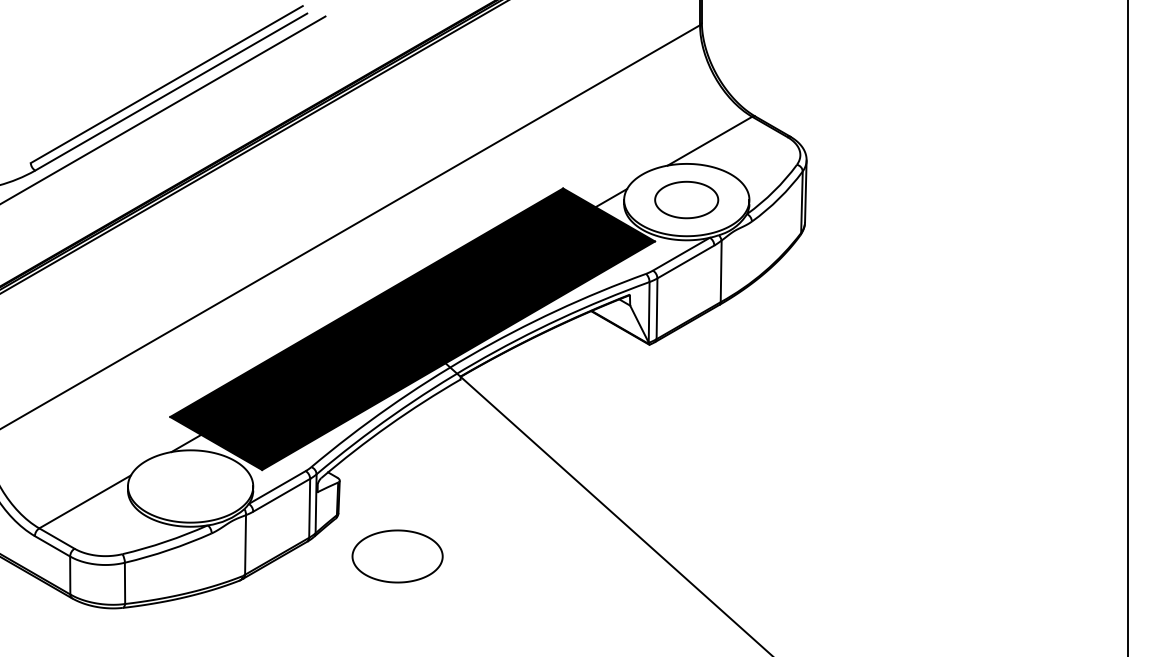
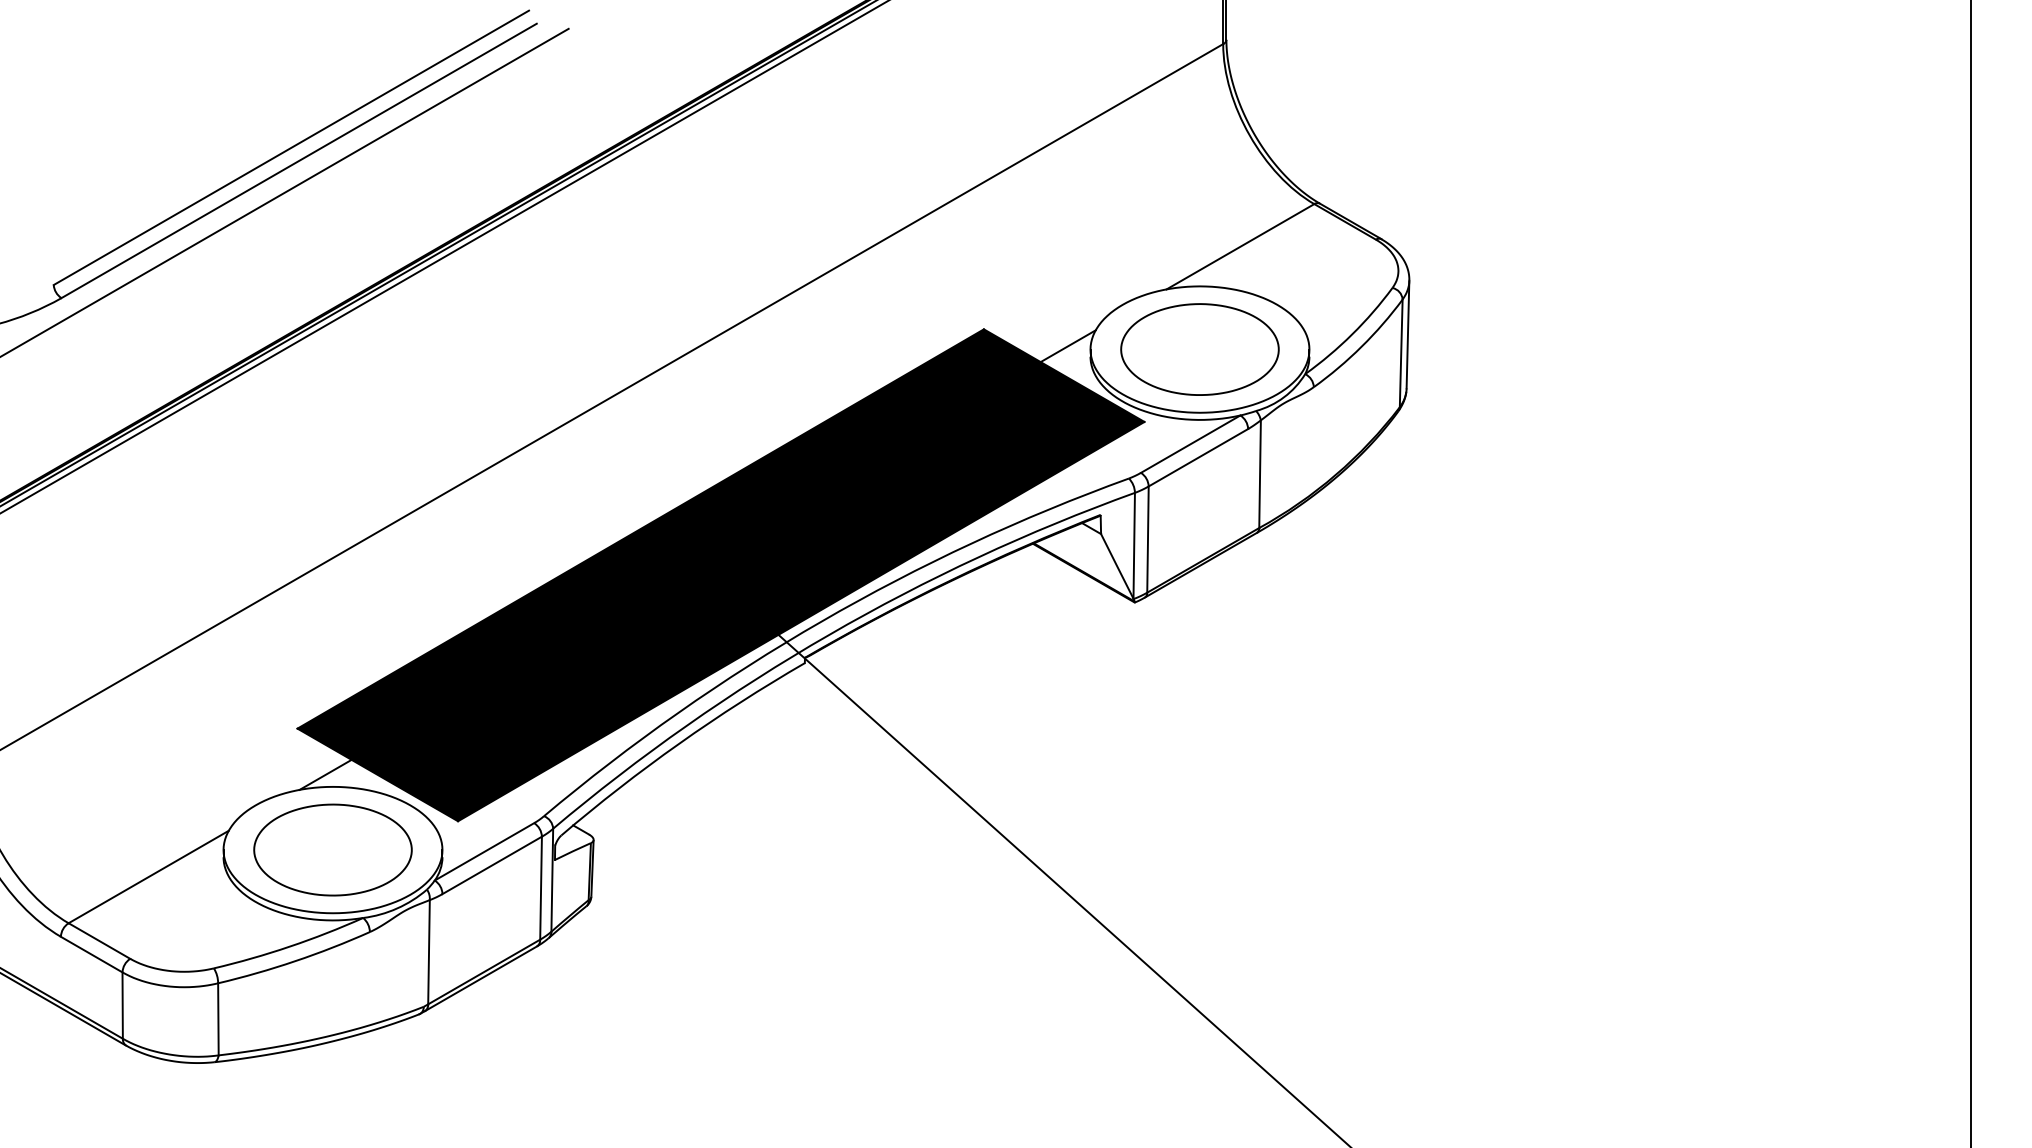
part: (686, 199) -> (1199, 348), size x1.43
part: (397, 556) -> (332, 850), moved

